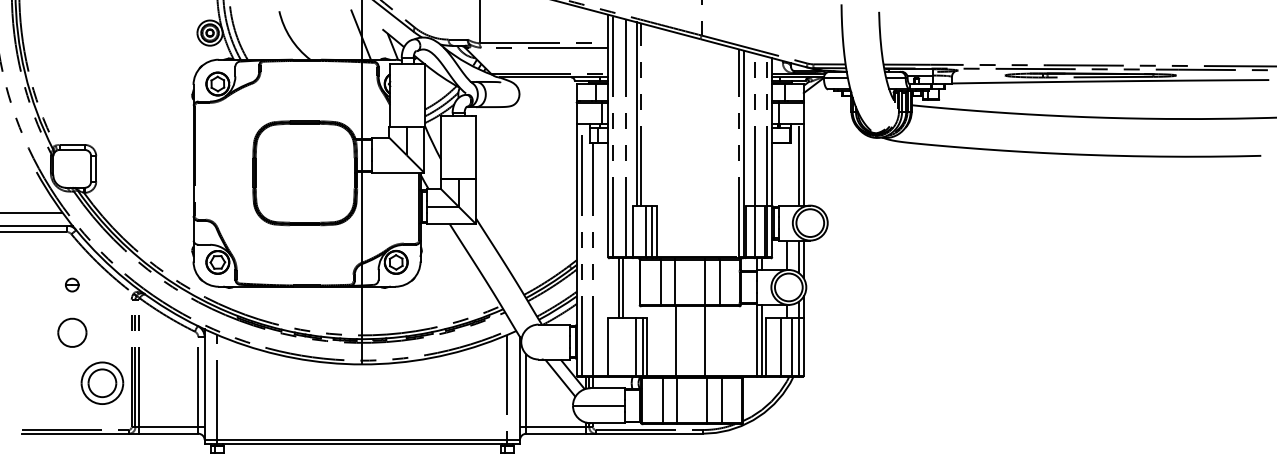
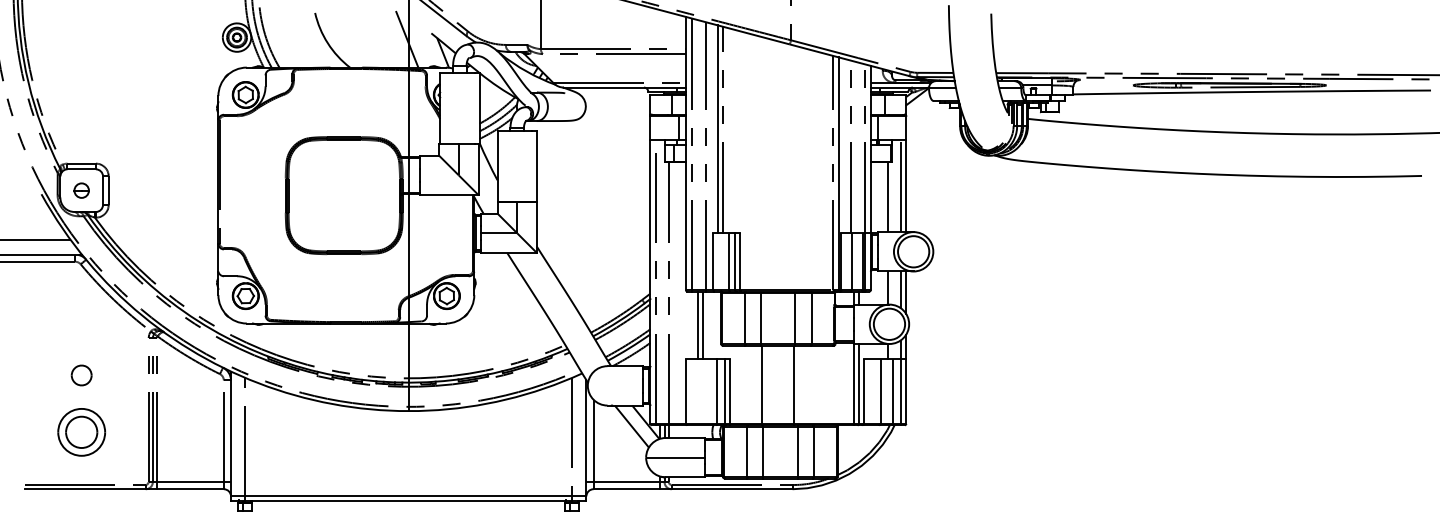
line: (787, 174) -> (887, 196), added
part: (72, 284) -> (81, 190), moved
part: (72, 332) -> (81, 375), size x0.62
part: (102, 383) -> (81, 432), moved

